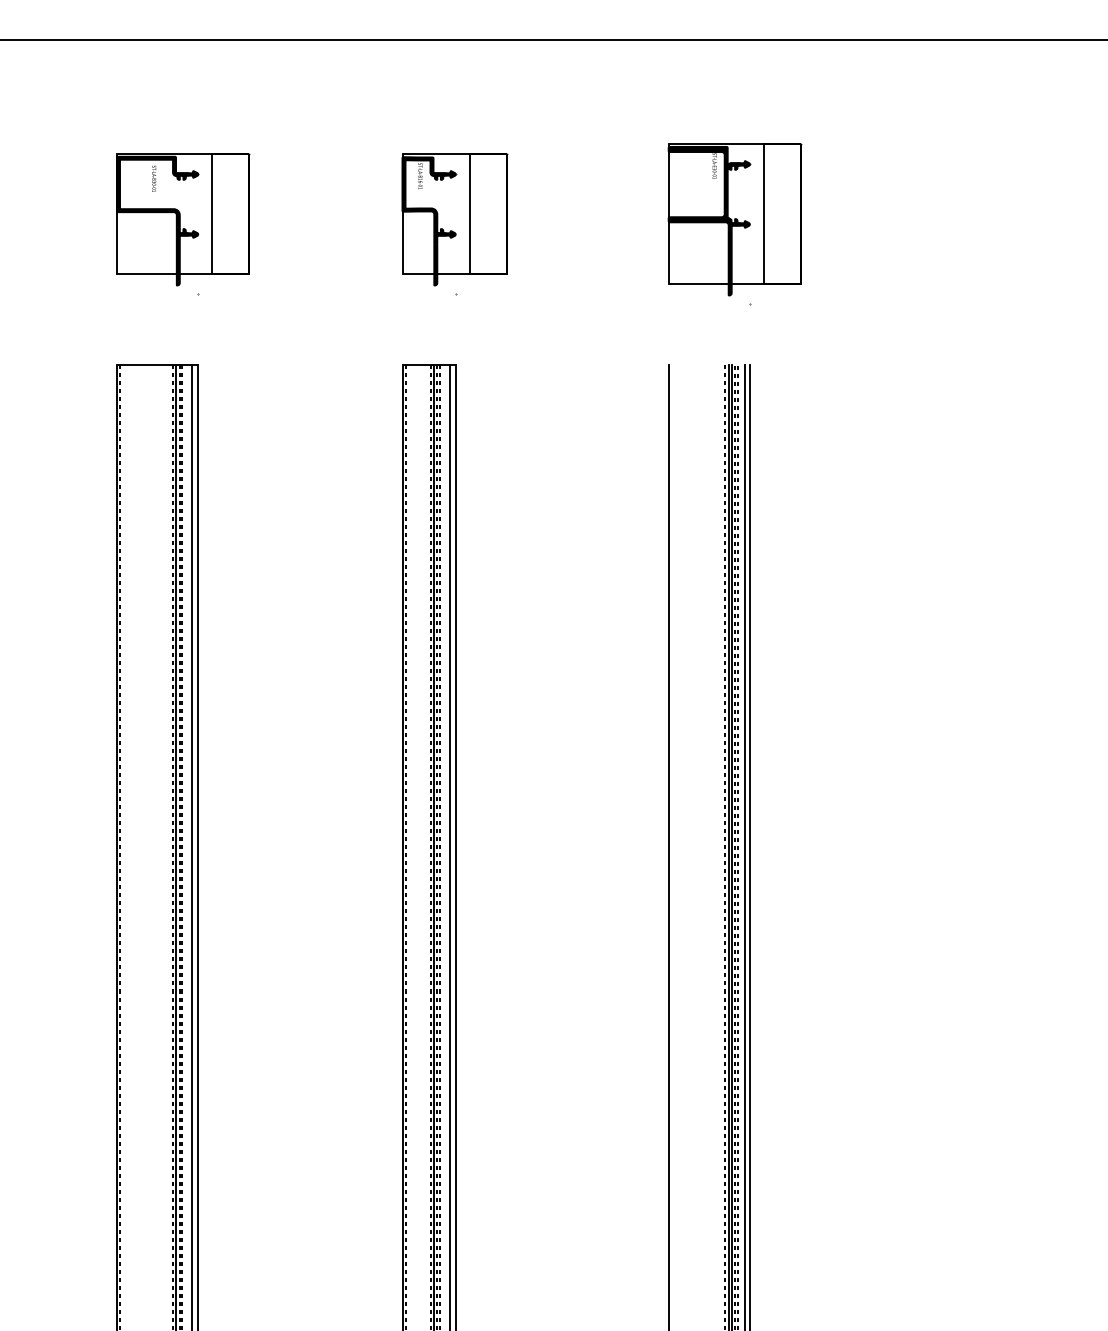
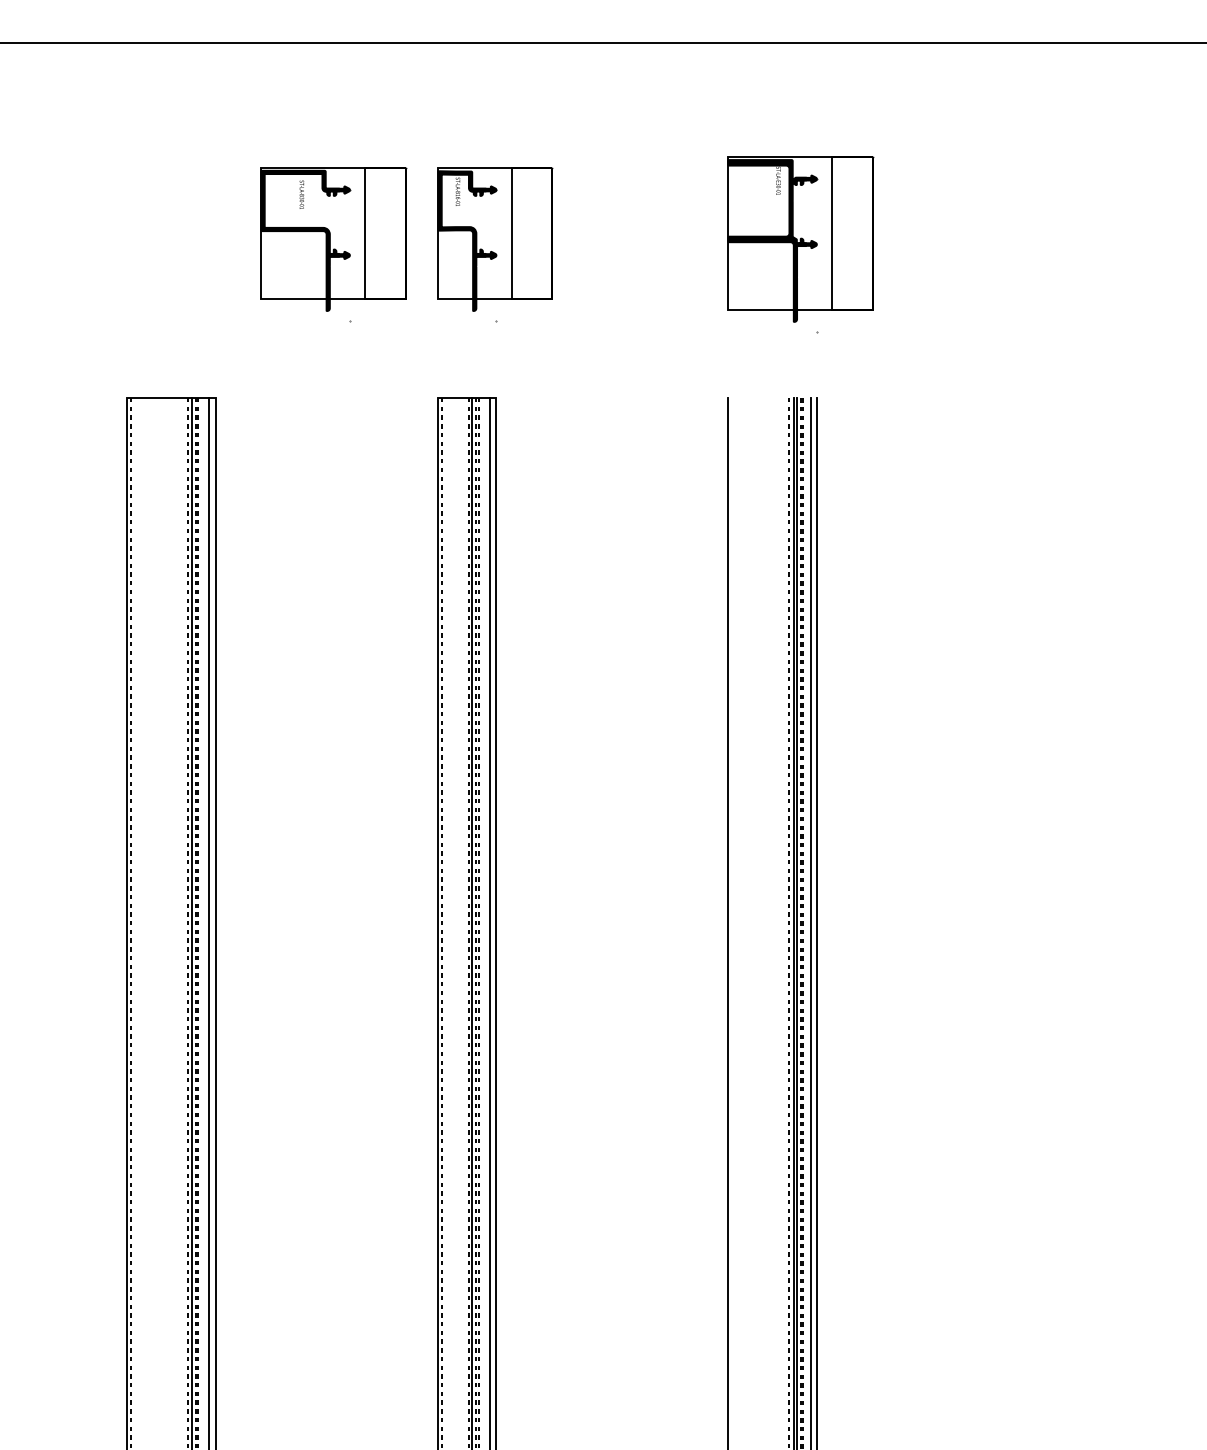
part: (183, 224) -> (333, 244), moved

